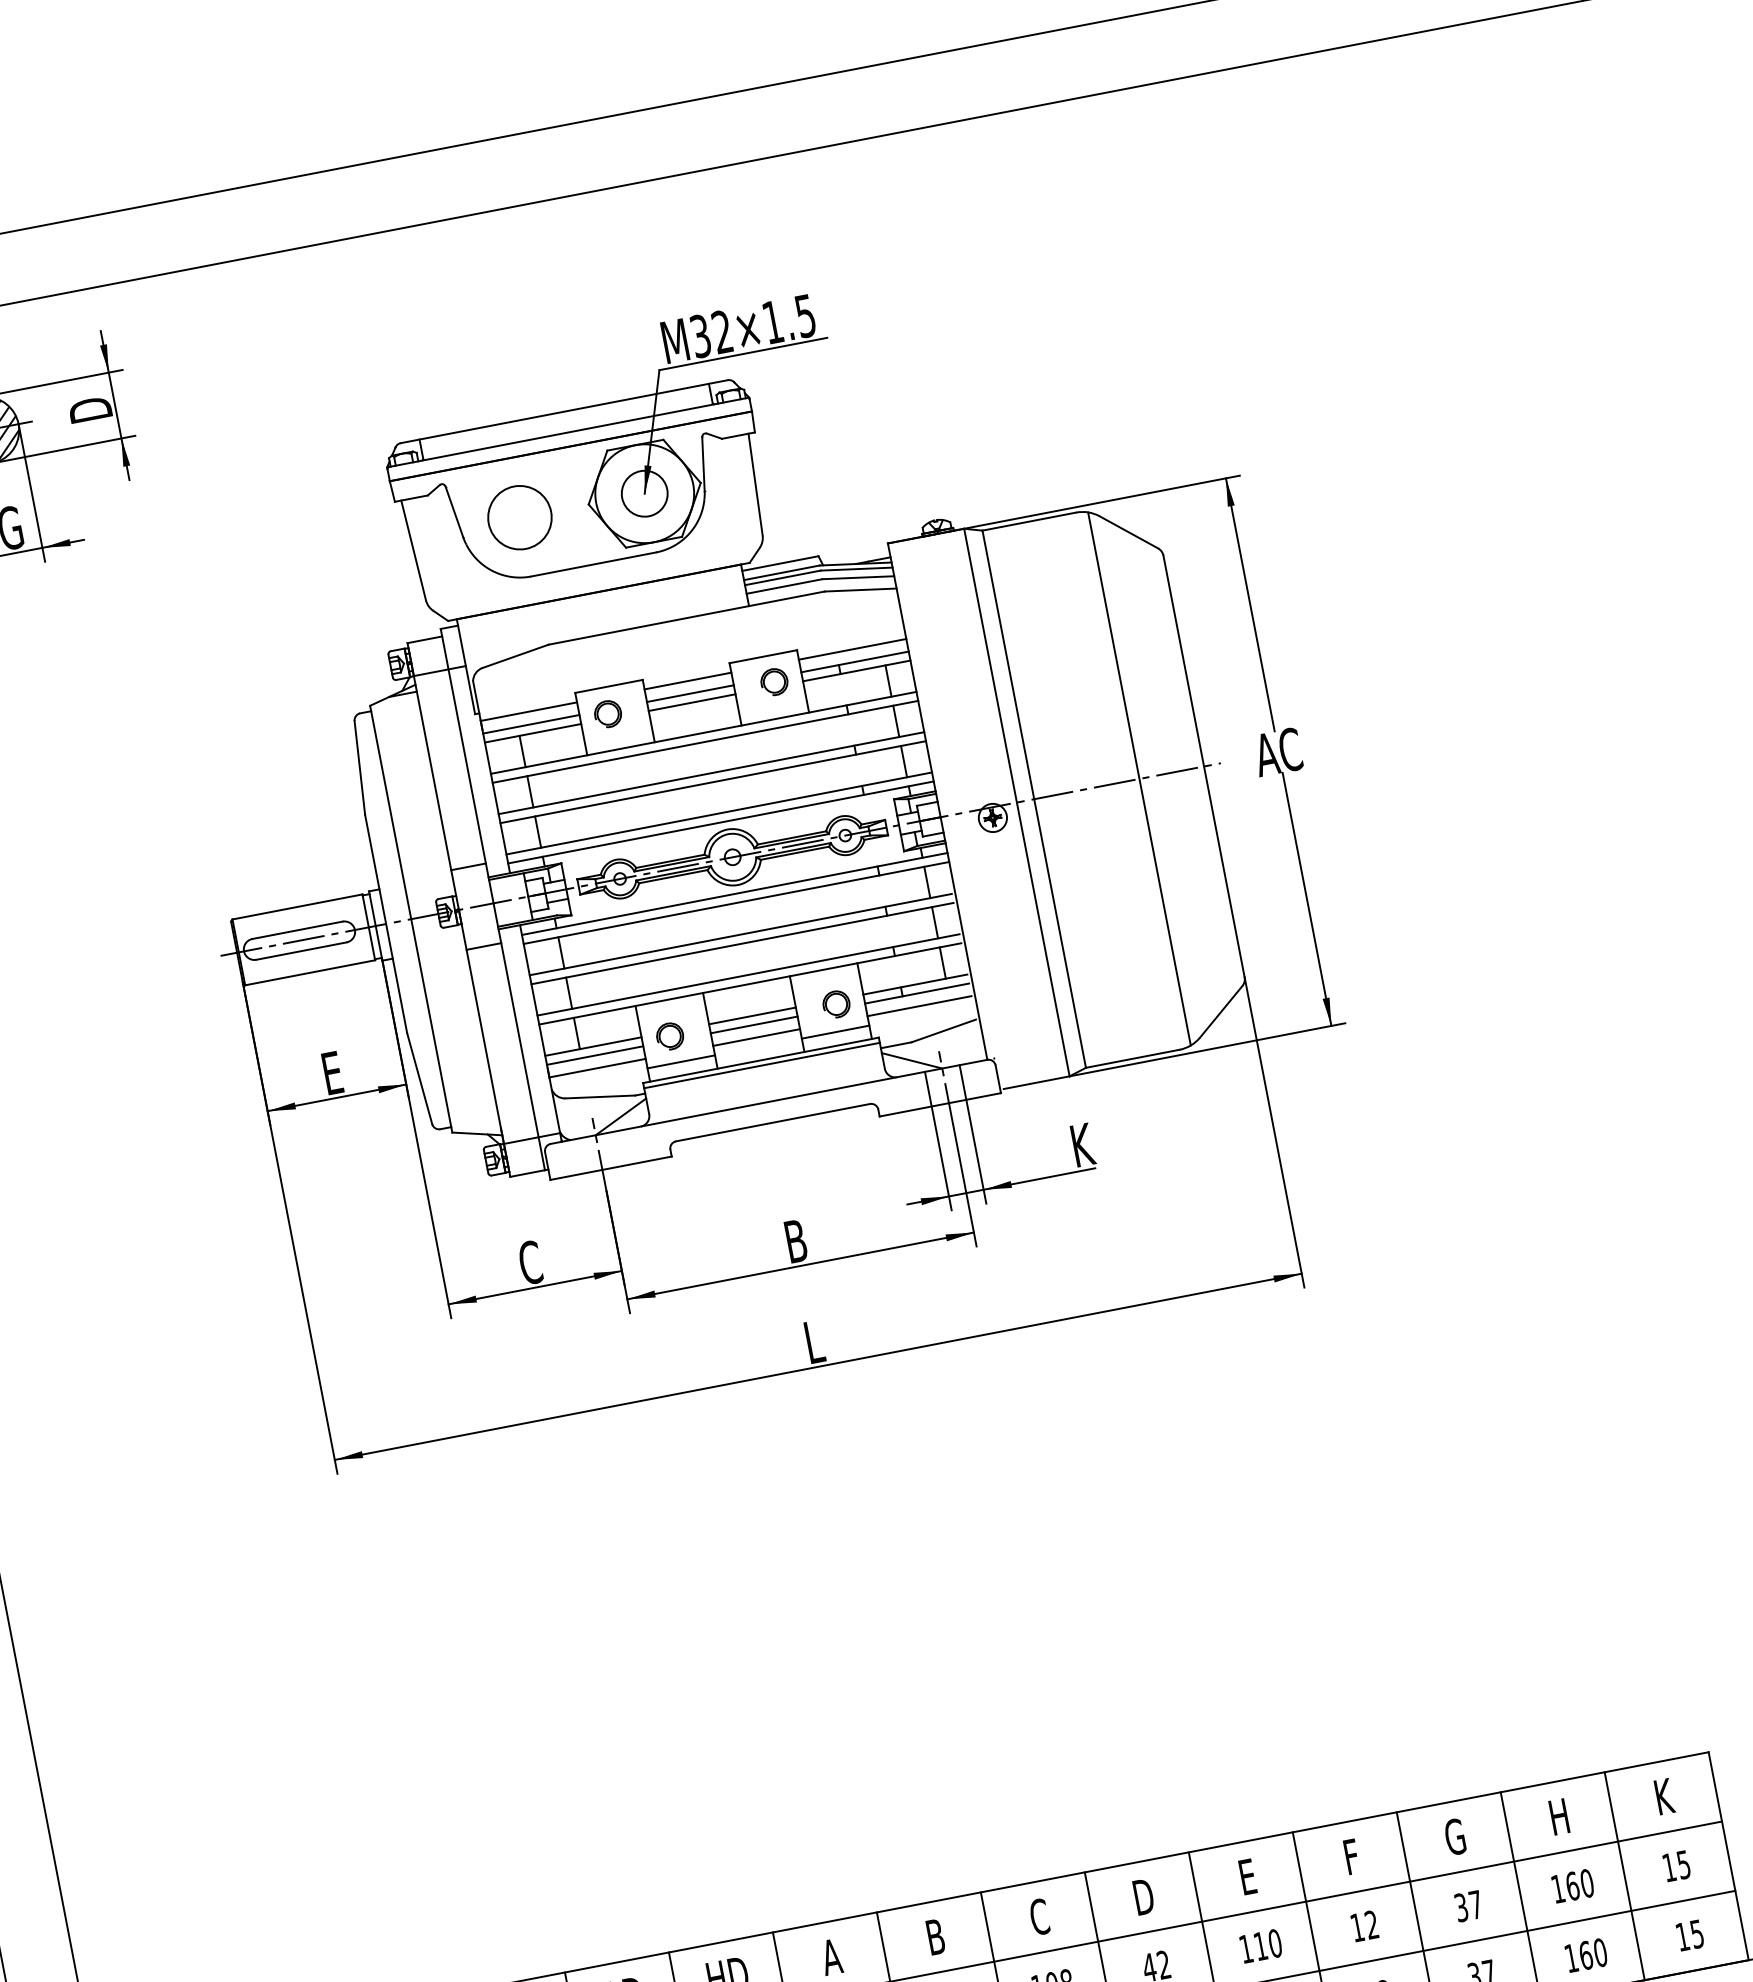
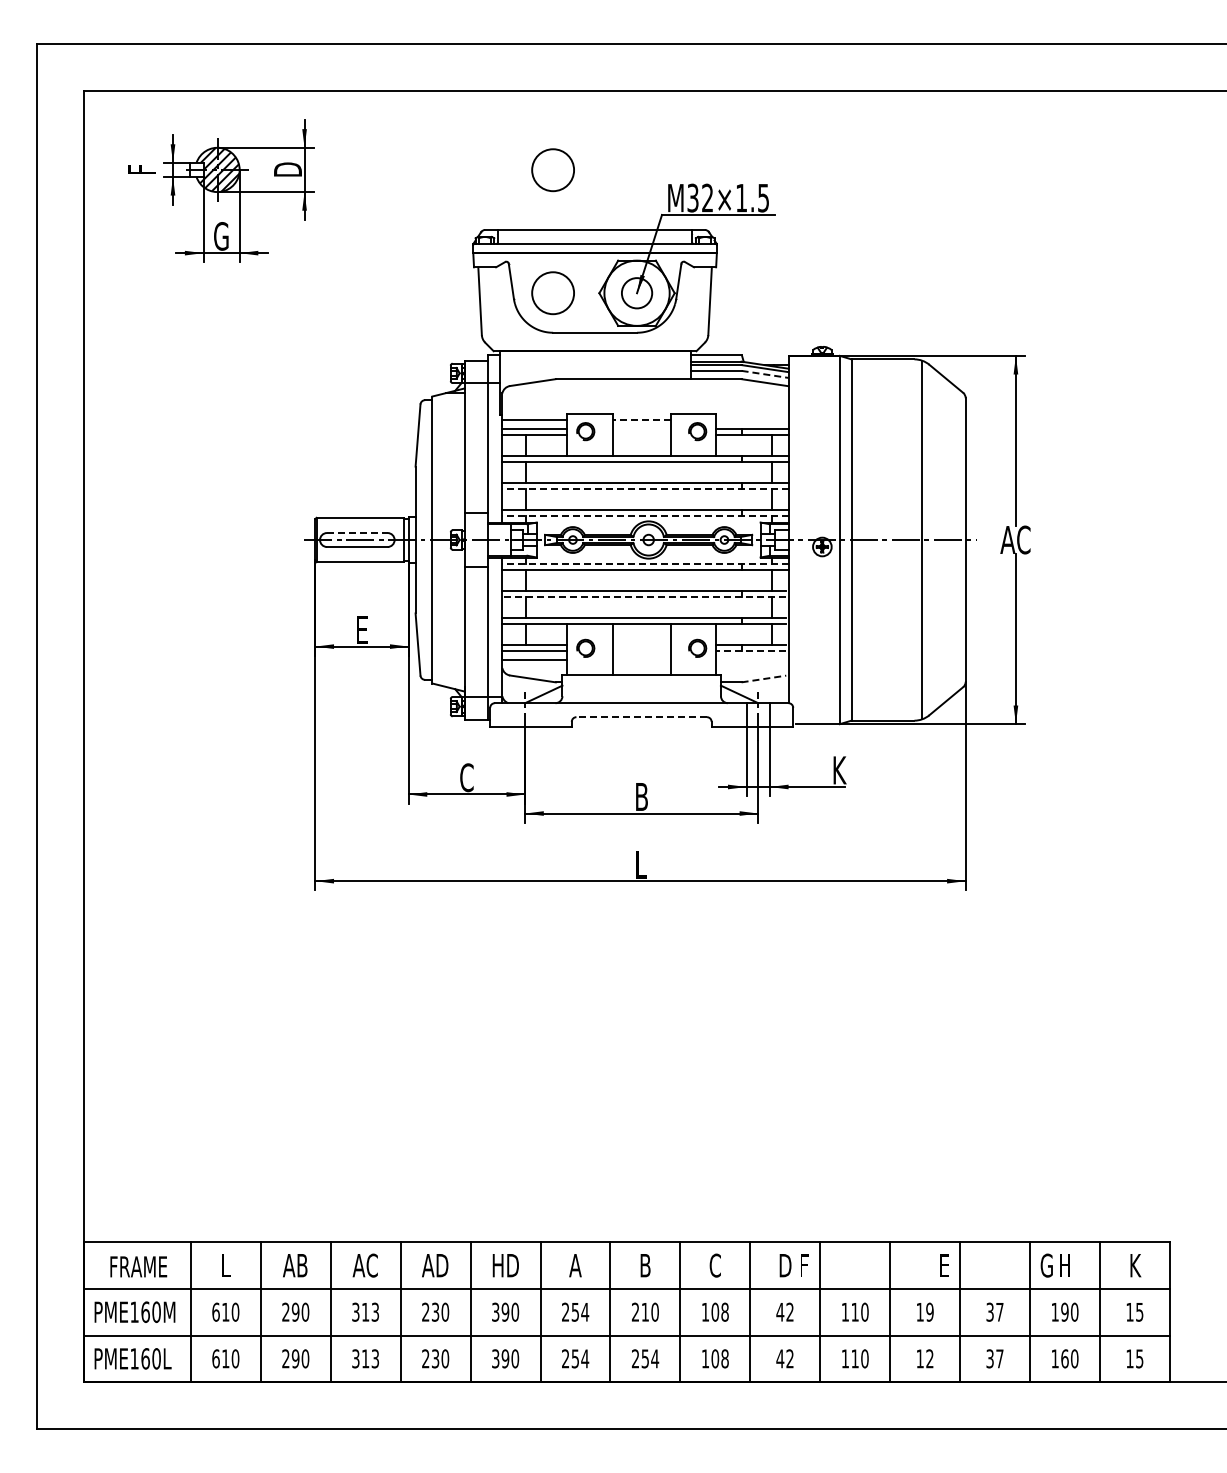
circle: (483, 335) -> (552, 170), added
line: (858, 577) -> (765, 374), solid -> dashed
line: (852, 649) -> (752, 420), removed
line: (687, 681) -> (641, 420), solid -> dashed
line: (690, 693) -> (641, 428), removed
line: (691, 702) -> (641, 434), removed
line: (711, 781) -> (644, 488), solid -> dashed
line: (719, 822) -> (644, 515), solid -> dashed
line: (733, 894) -> (644, 564), solid -> dashed
line: (297, 930) -> (357, 533), solid -> dashed
line: (742, 943) -> (644, 597), solid -> dashed
line: (917, 993) -> (751, 651), solid -> dashed
line: (919, 1005) -> (751, 659), removed
line: (752, 1016) -> (641, 645), removed
line: (753, 1025) -> (641, 651), removed
line: (943, 1031) -> (763, 679), solid -> dashed
line: (835, 1032) -> (693, 666), removed
line: (756, 1036) -> (641, 659), removed
line: (680, 1062) -> (589, 666), removed
line: (761, 1065) -> (641, 678), removed
line: (772, 1123) -> (641, 717), solid -> dashed
text: (1454, 1836) -> (1046, 1265), moved
text: (1351, 1856) -> (804, 1265), moved
text: (1247, 1876) -> (944, 1265), moved
text: (1571, 1885) -> (1064, 1311), 160 -> 190
text: (1371, 1923) -> (929, 1311), 12 -> 19

